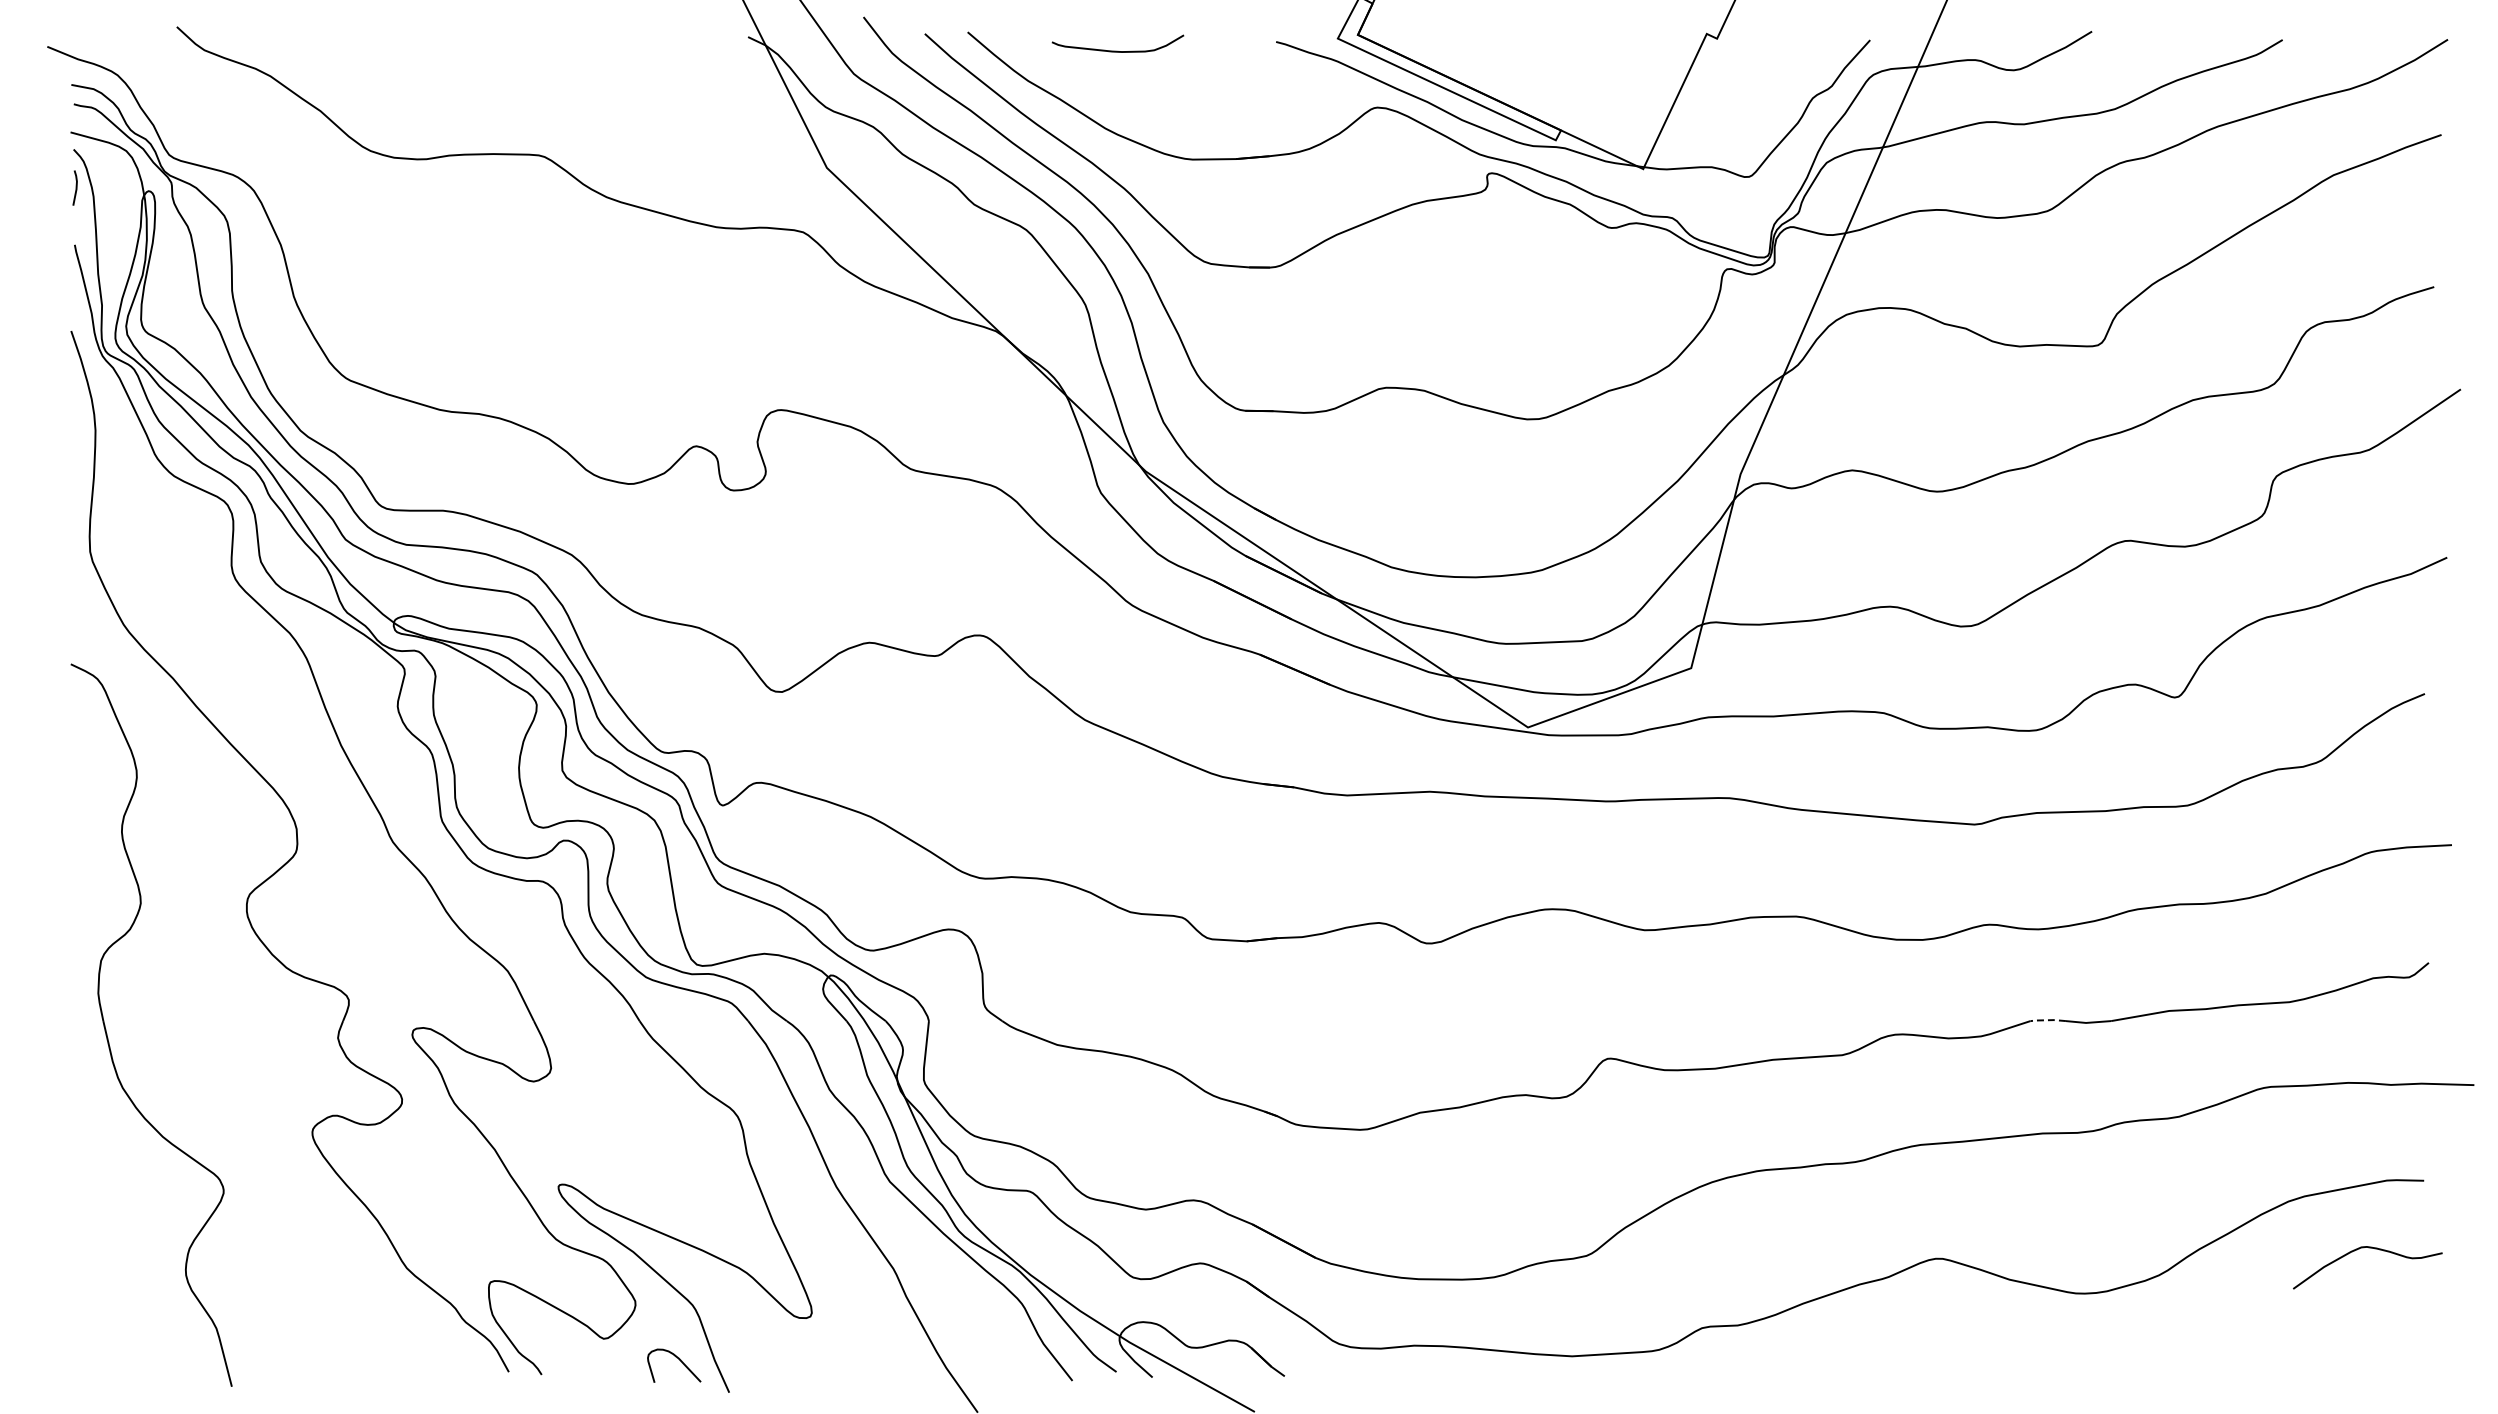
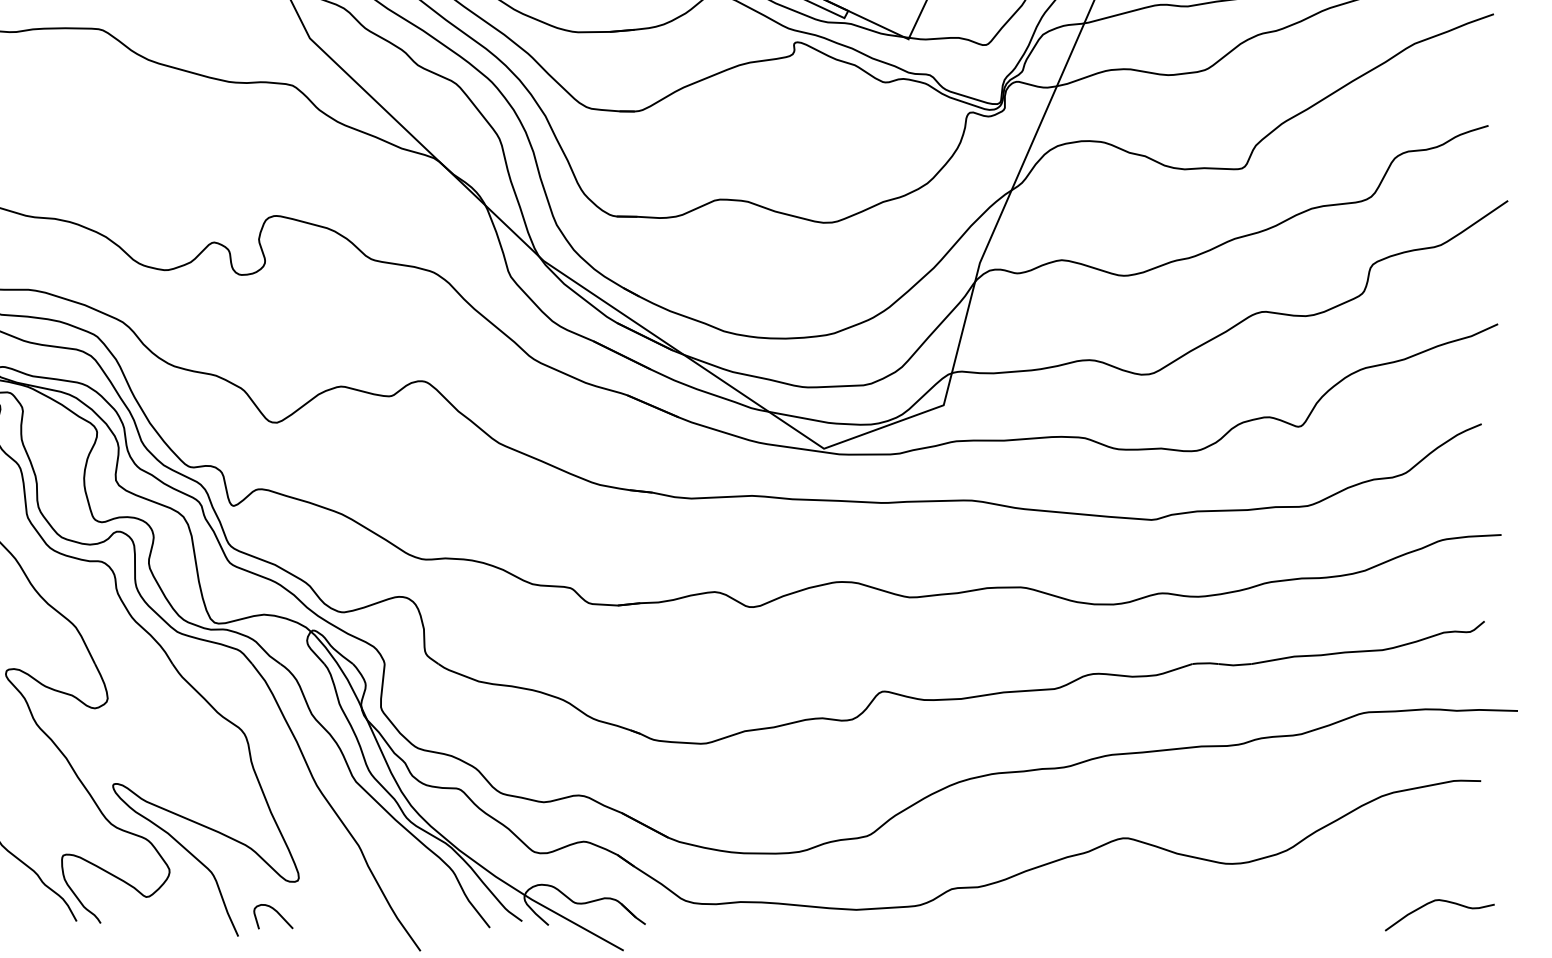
line: (2047, 1020) -> (1204, 663), dashed -> solid
curve: (2368, 1248) -> (1440, 901), moved
curve: (679, 1360) -> (277, 912), moved

